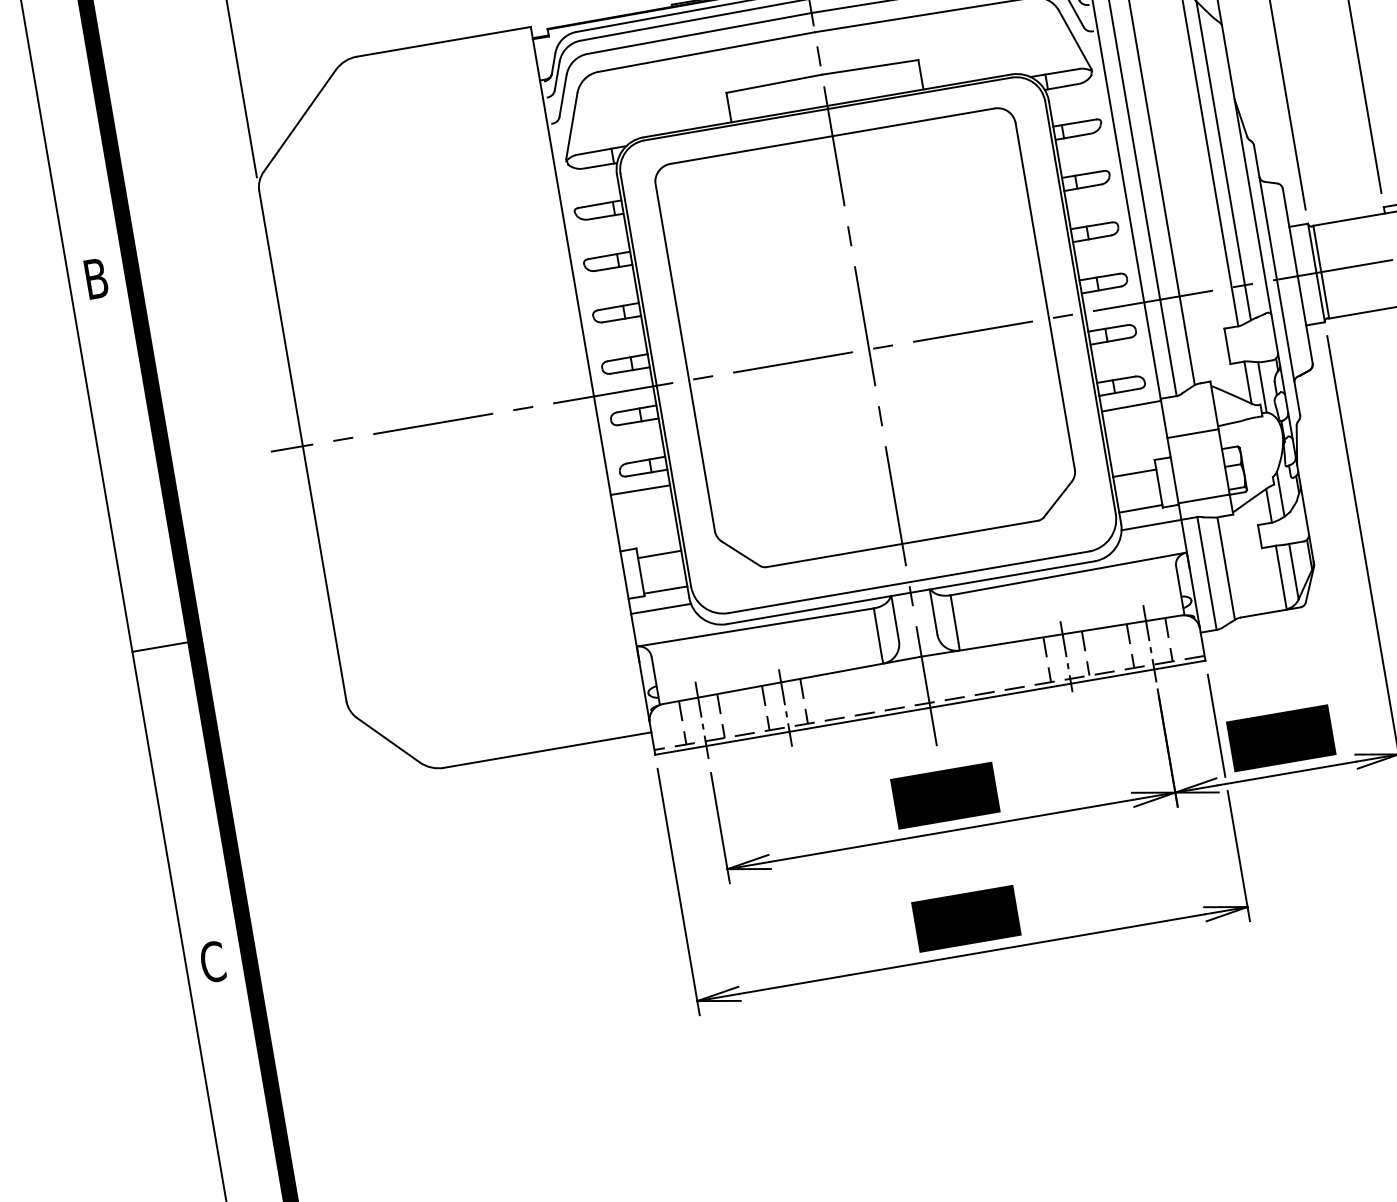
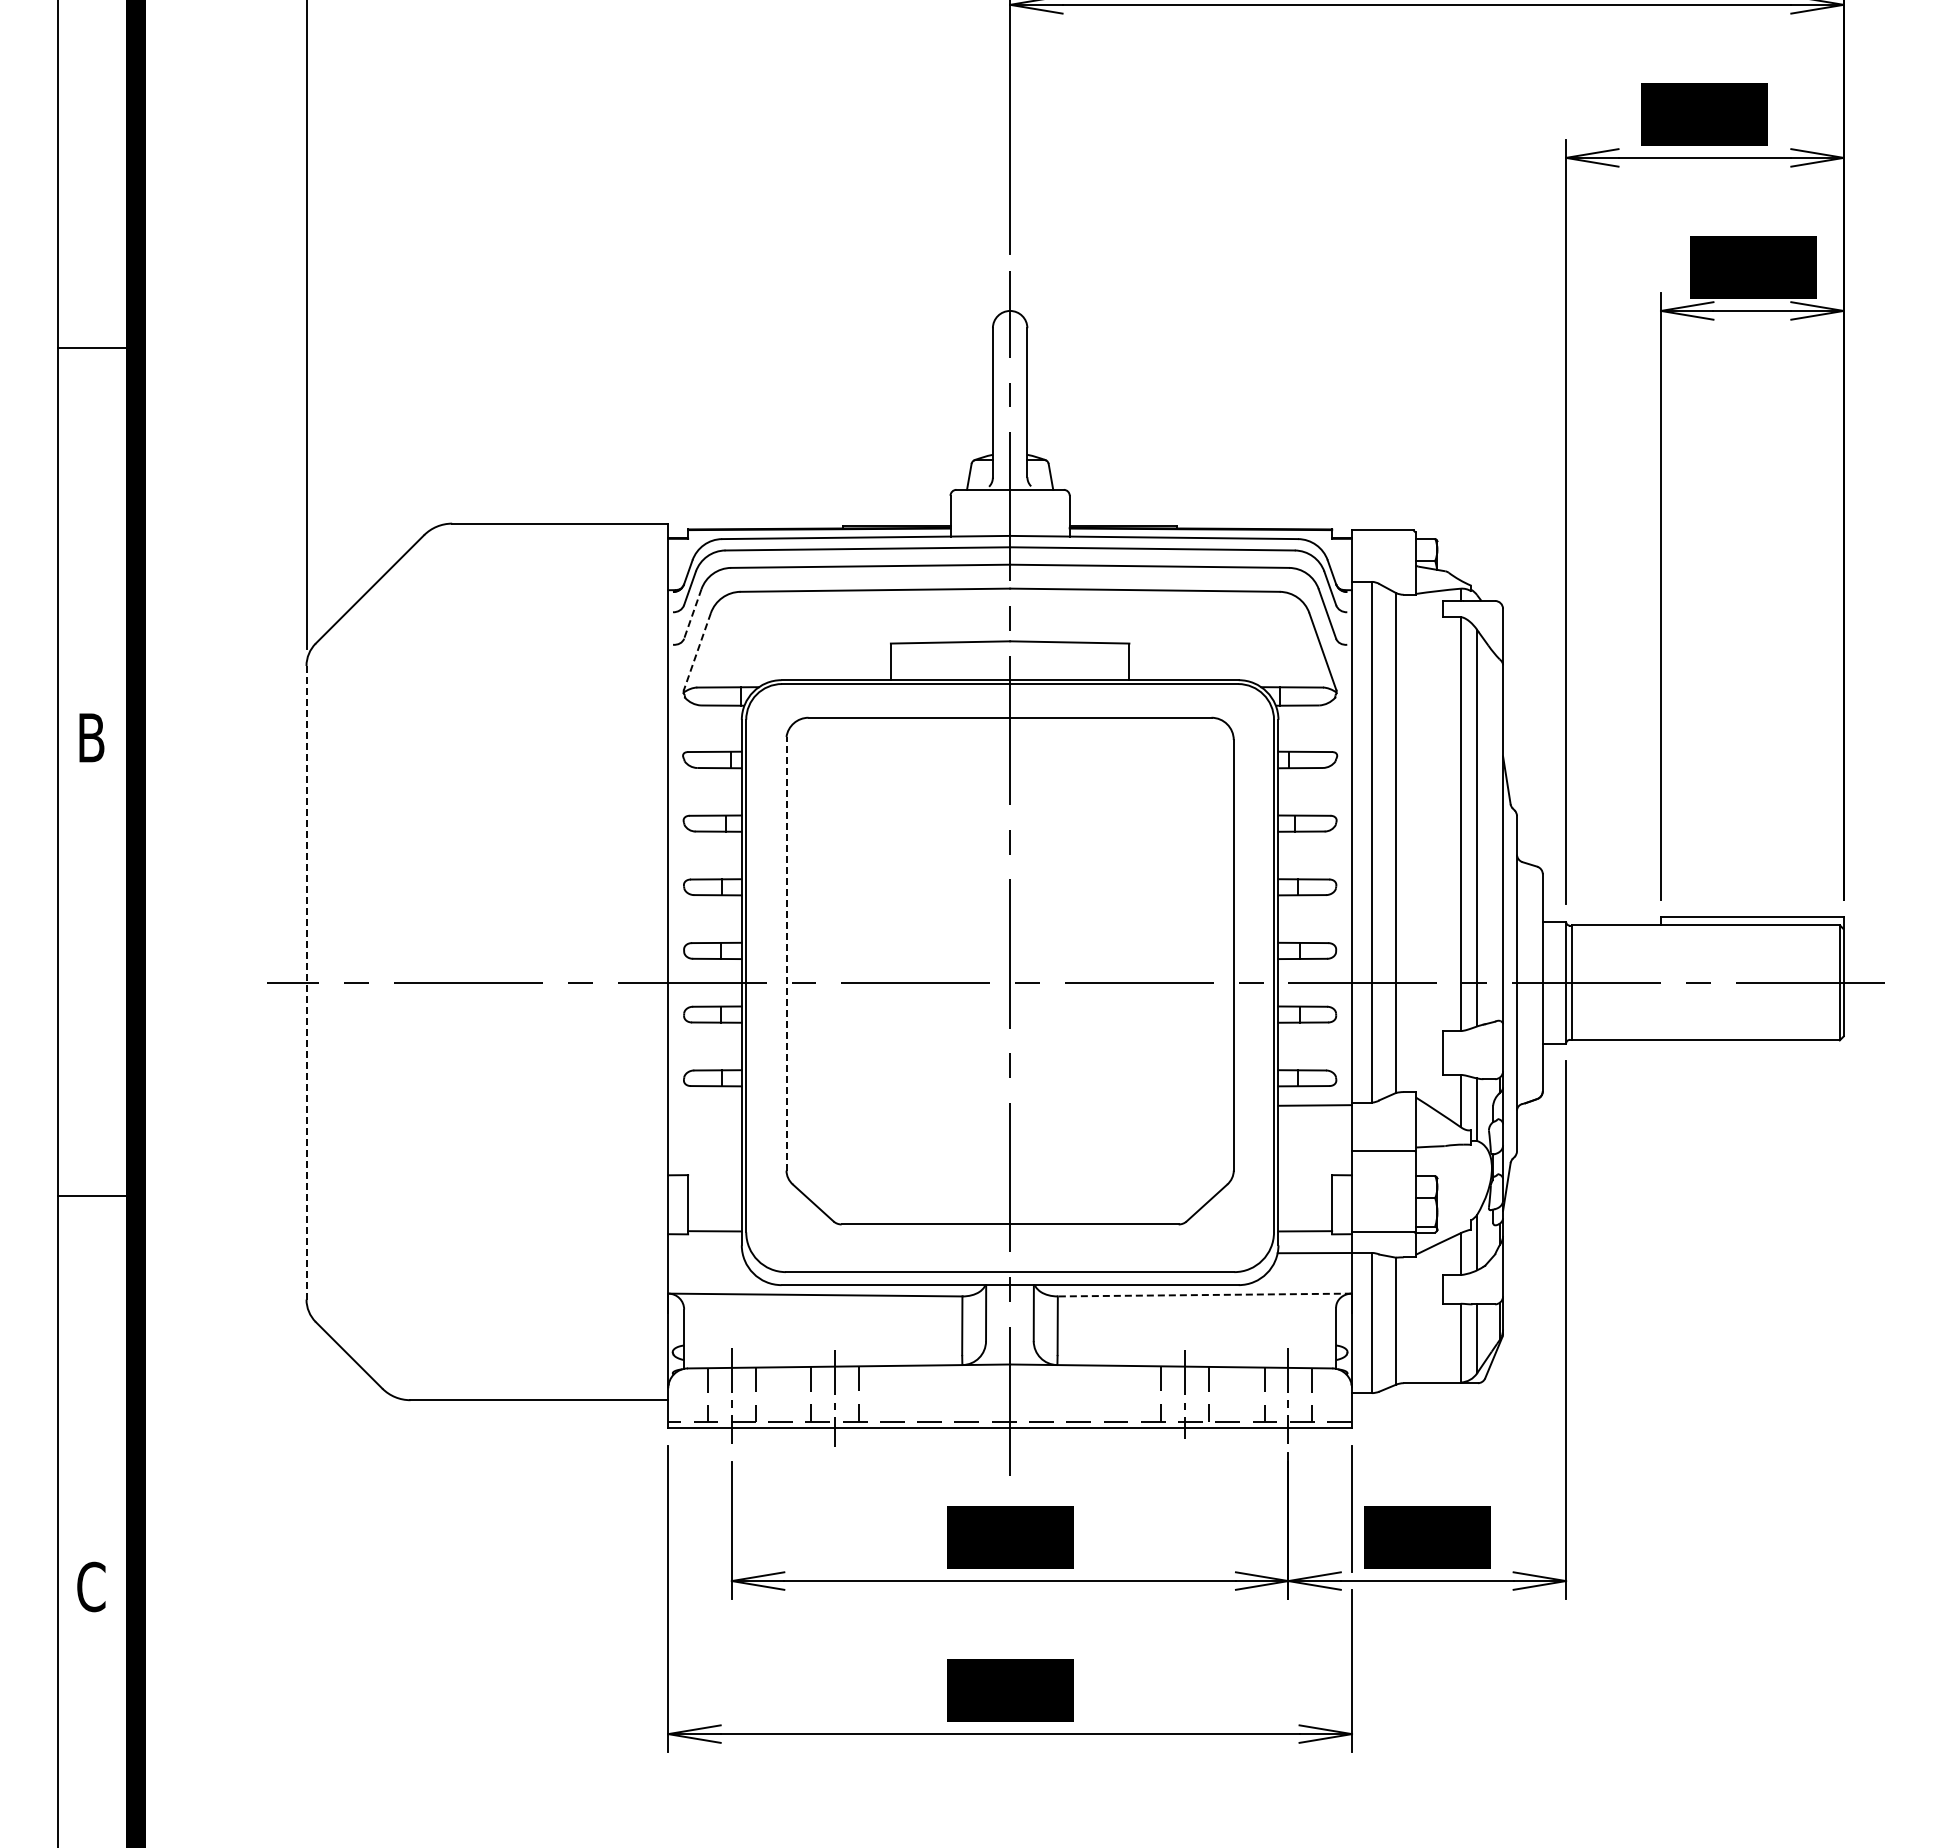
line: (562, 96) -> (692, 614), solid -> dashed
line: (572, 126) -> (697, 652), solid -> dashed
line: (685, 356) -> (786, 953), solid -> dashed
line: (302, 446) -> (306, 982), solid -> dashed
line: (1134, 473) -> (1305, 1187), removed
line: (640, 490) -> (704, 1105), removed
line: (659, 554) -> (714, 1187), removed
line: (1068, 574) -> (1204, 1295), solid -> dashed
line: (661, 609) -> (705, 1253), removed

